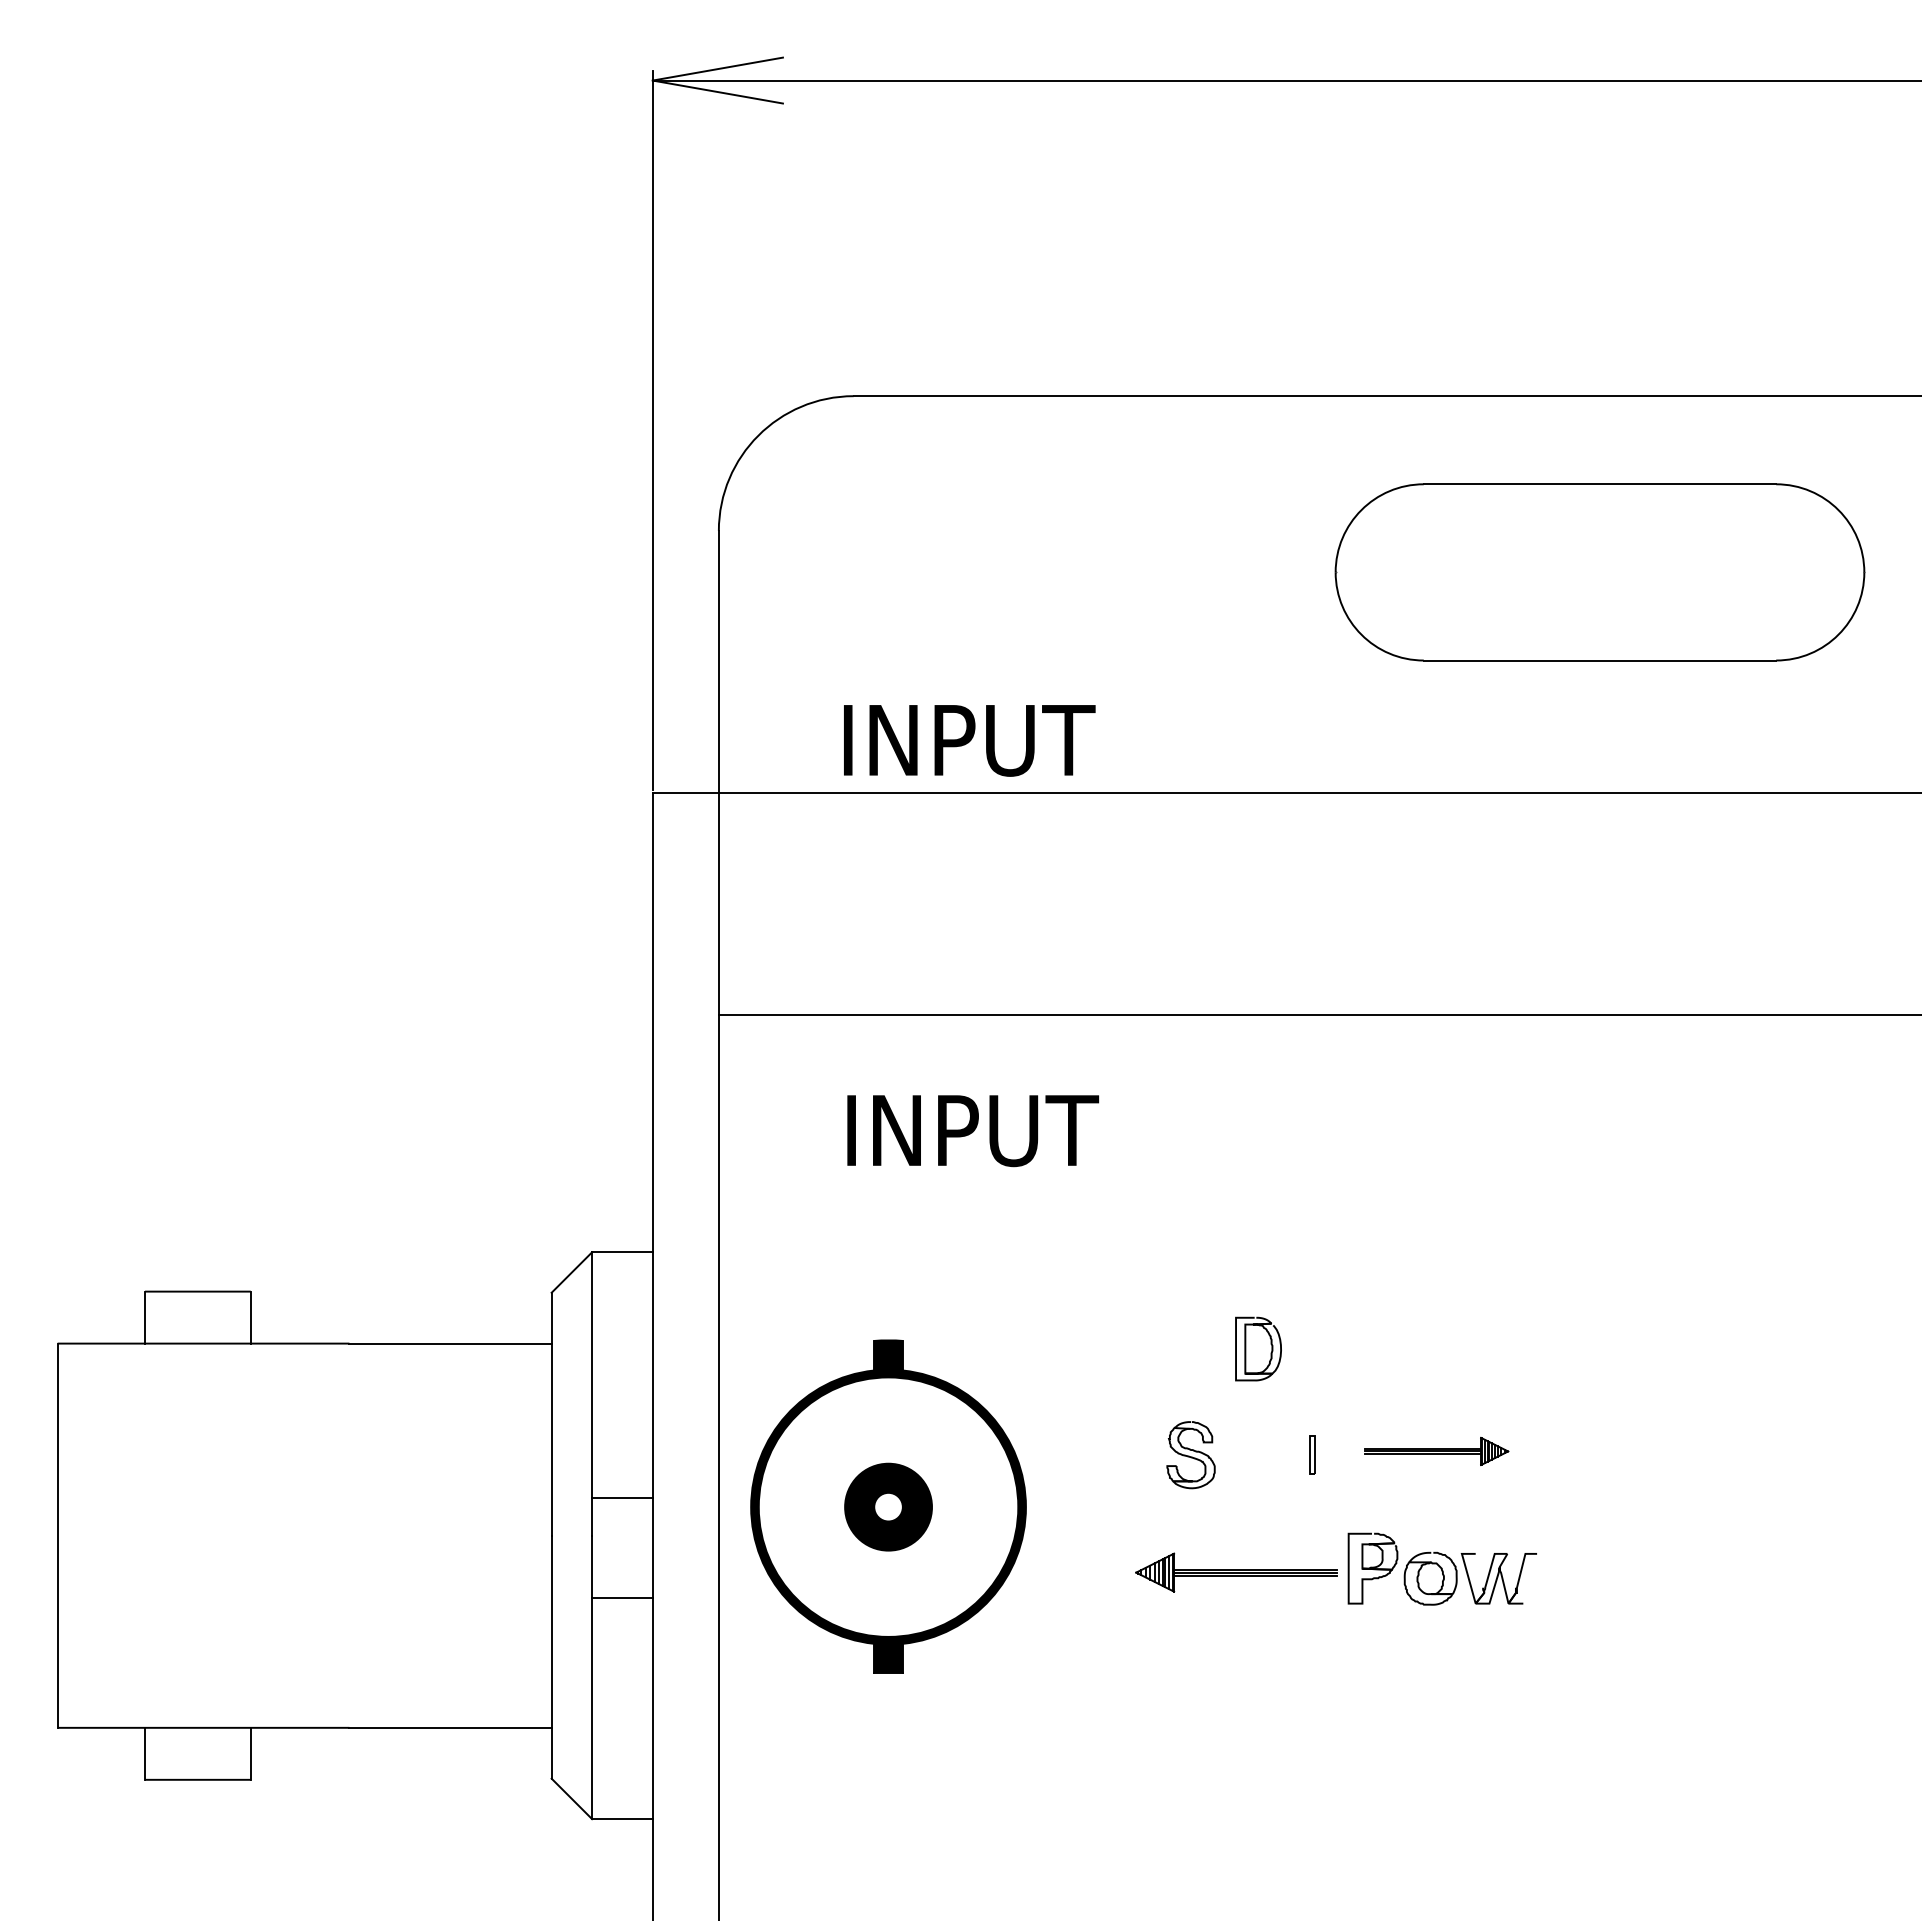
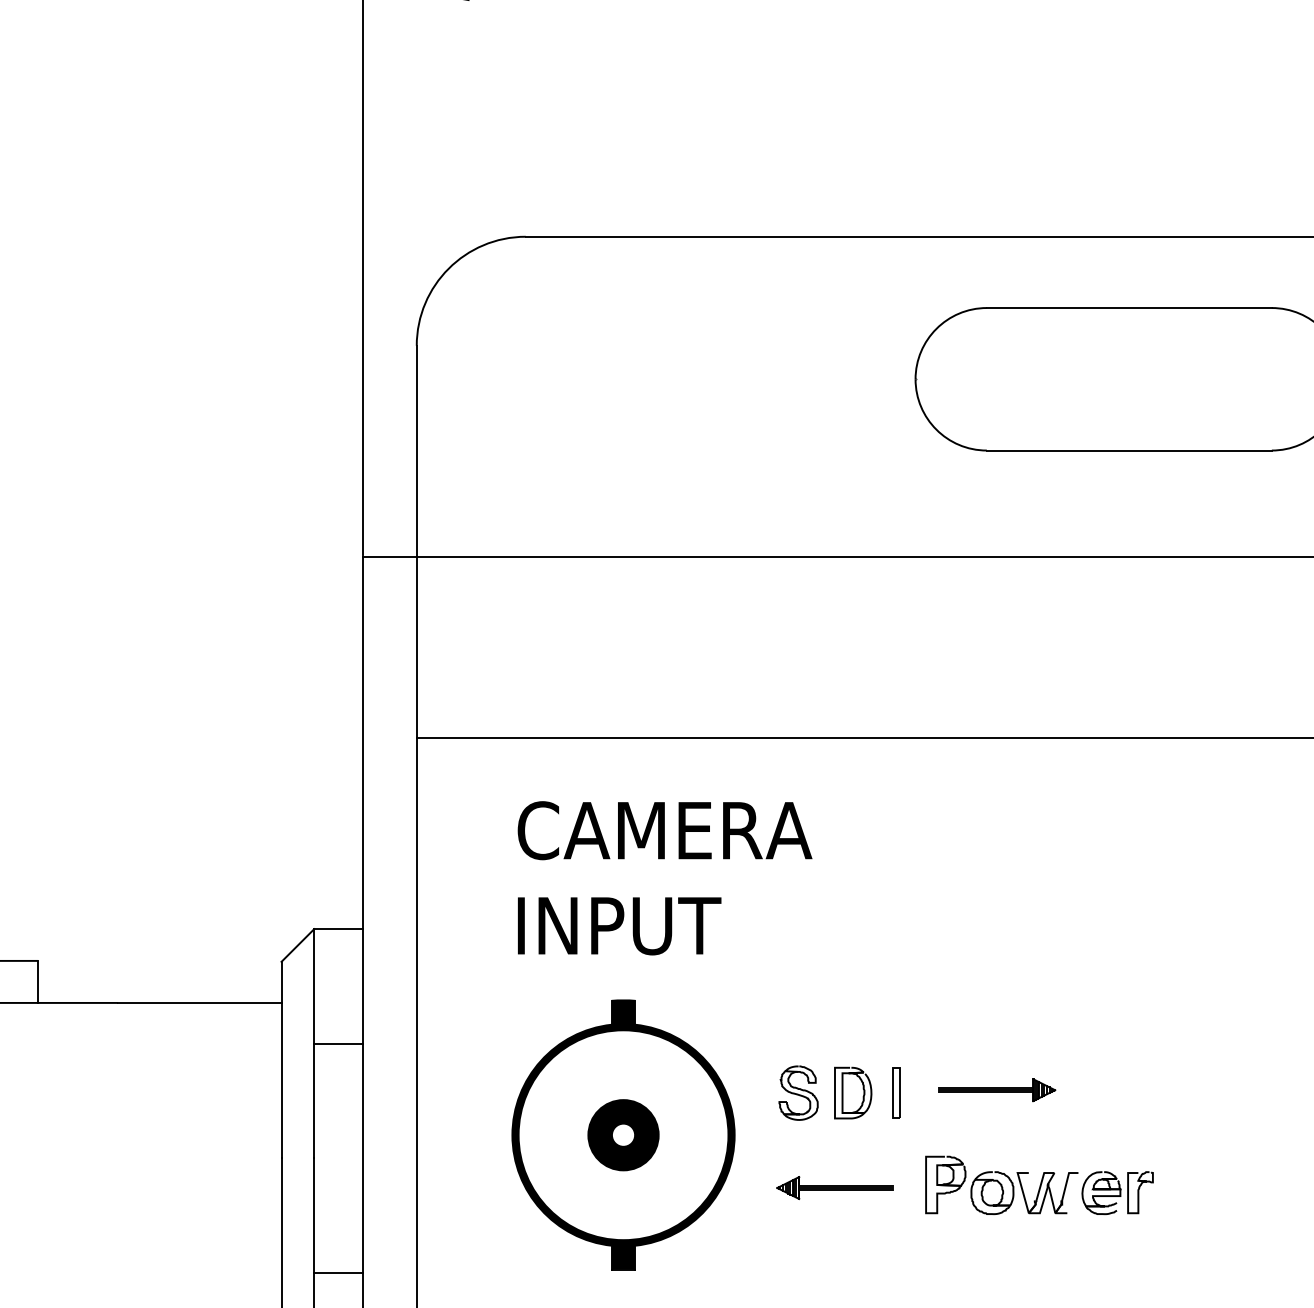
text: (969, 740) -> (619, 926), moved
text: (1025, 1130) -> (664, 830), INPUT -> CAMERA
part: (1258, 1348) -> (853, 1092), moved
part: (1311, 1454) -> (896, 1092), size x1.67
line: (622, 1498) -> (338, 1044), moved
part: (888, 1506) -> (623, 1134), moved
part: (1235, 1571) -> (834, 1187), size x0.71
part: (1585, 1578) -> (1117, 1192), added
line: (622, 1598) -> (338, 1272), moved

